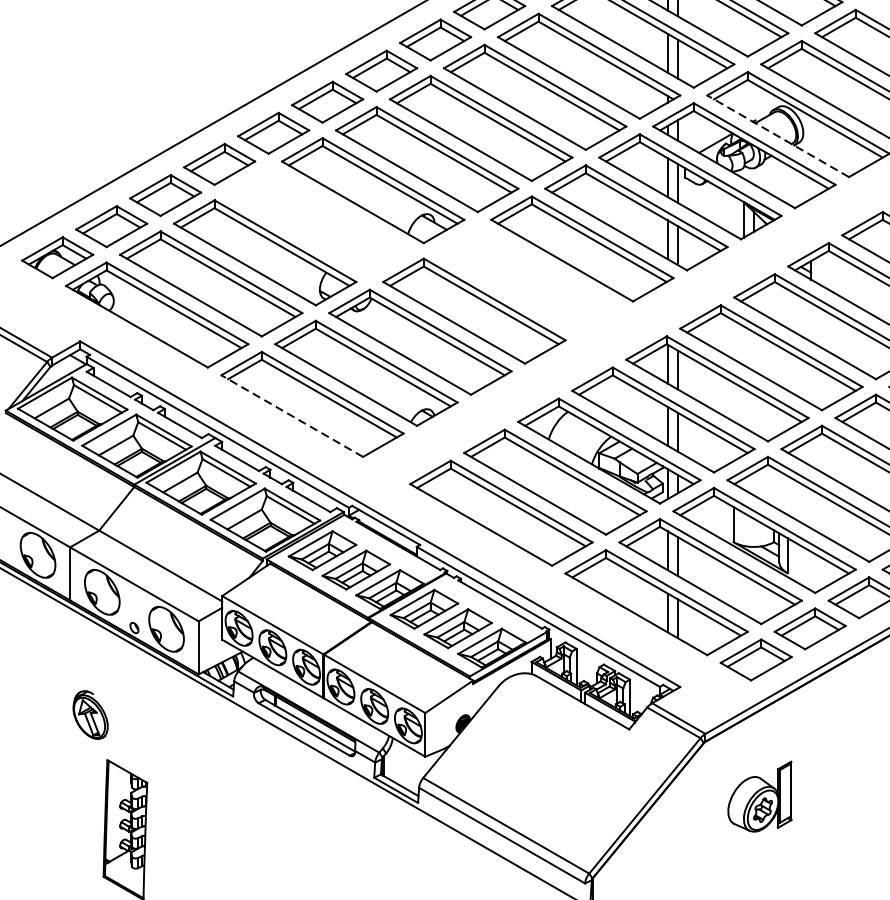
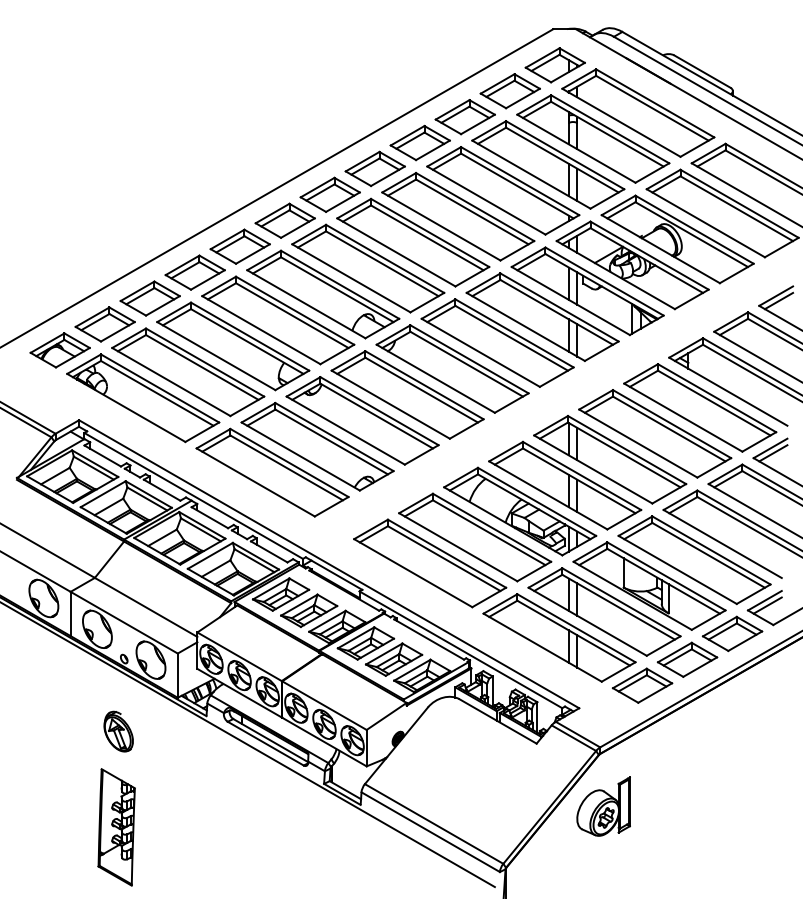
line: (777, 135) -> (660, 248), dashed -> solid
part: (319, 221) -> (278, 320), added
part: (528, 279) -> (452, 368), added
line: (291, 416) -> (255, 482), dashed -> solid
part: (90, 714) -> (118, 731), moved
part: (759, 796) -> (603, 806), moved

